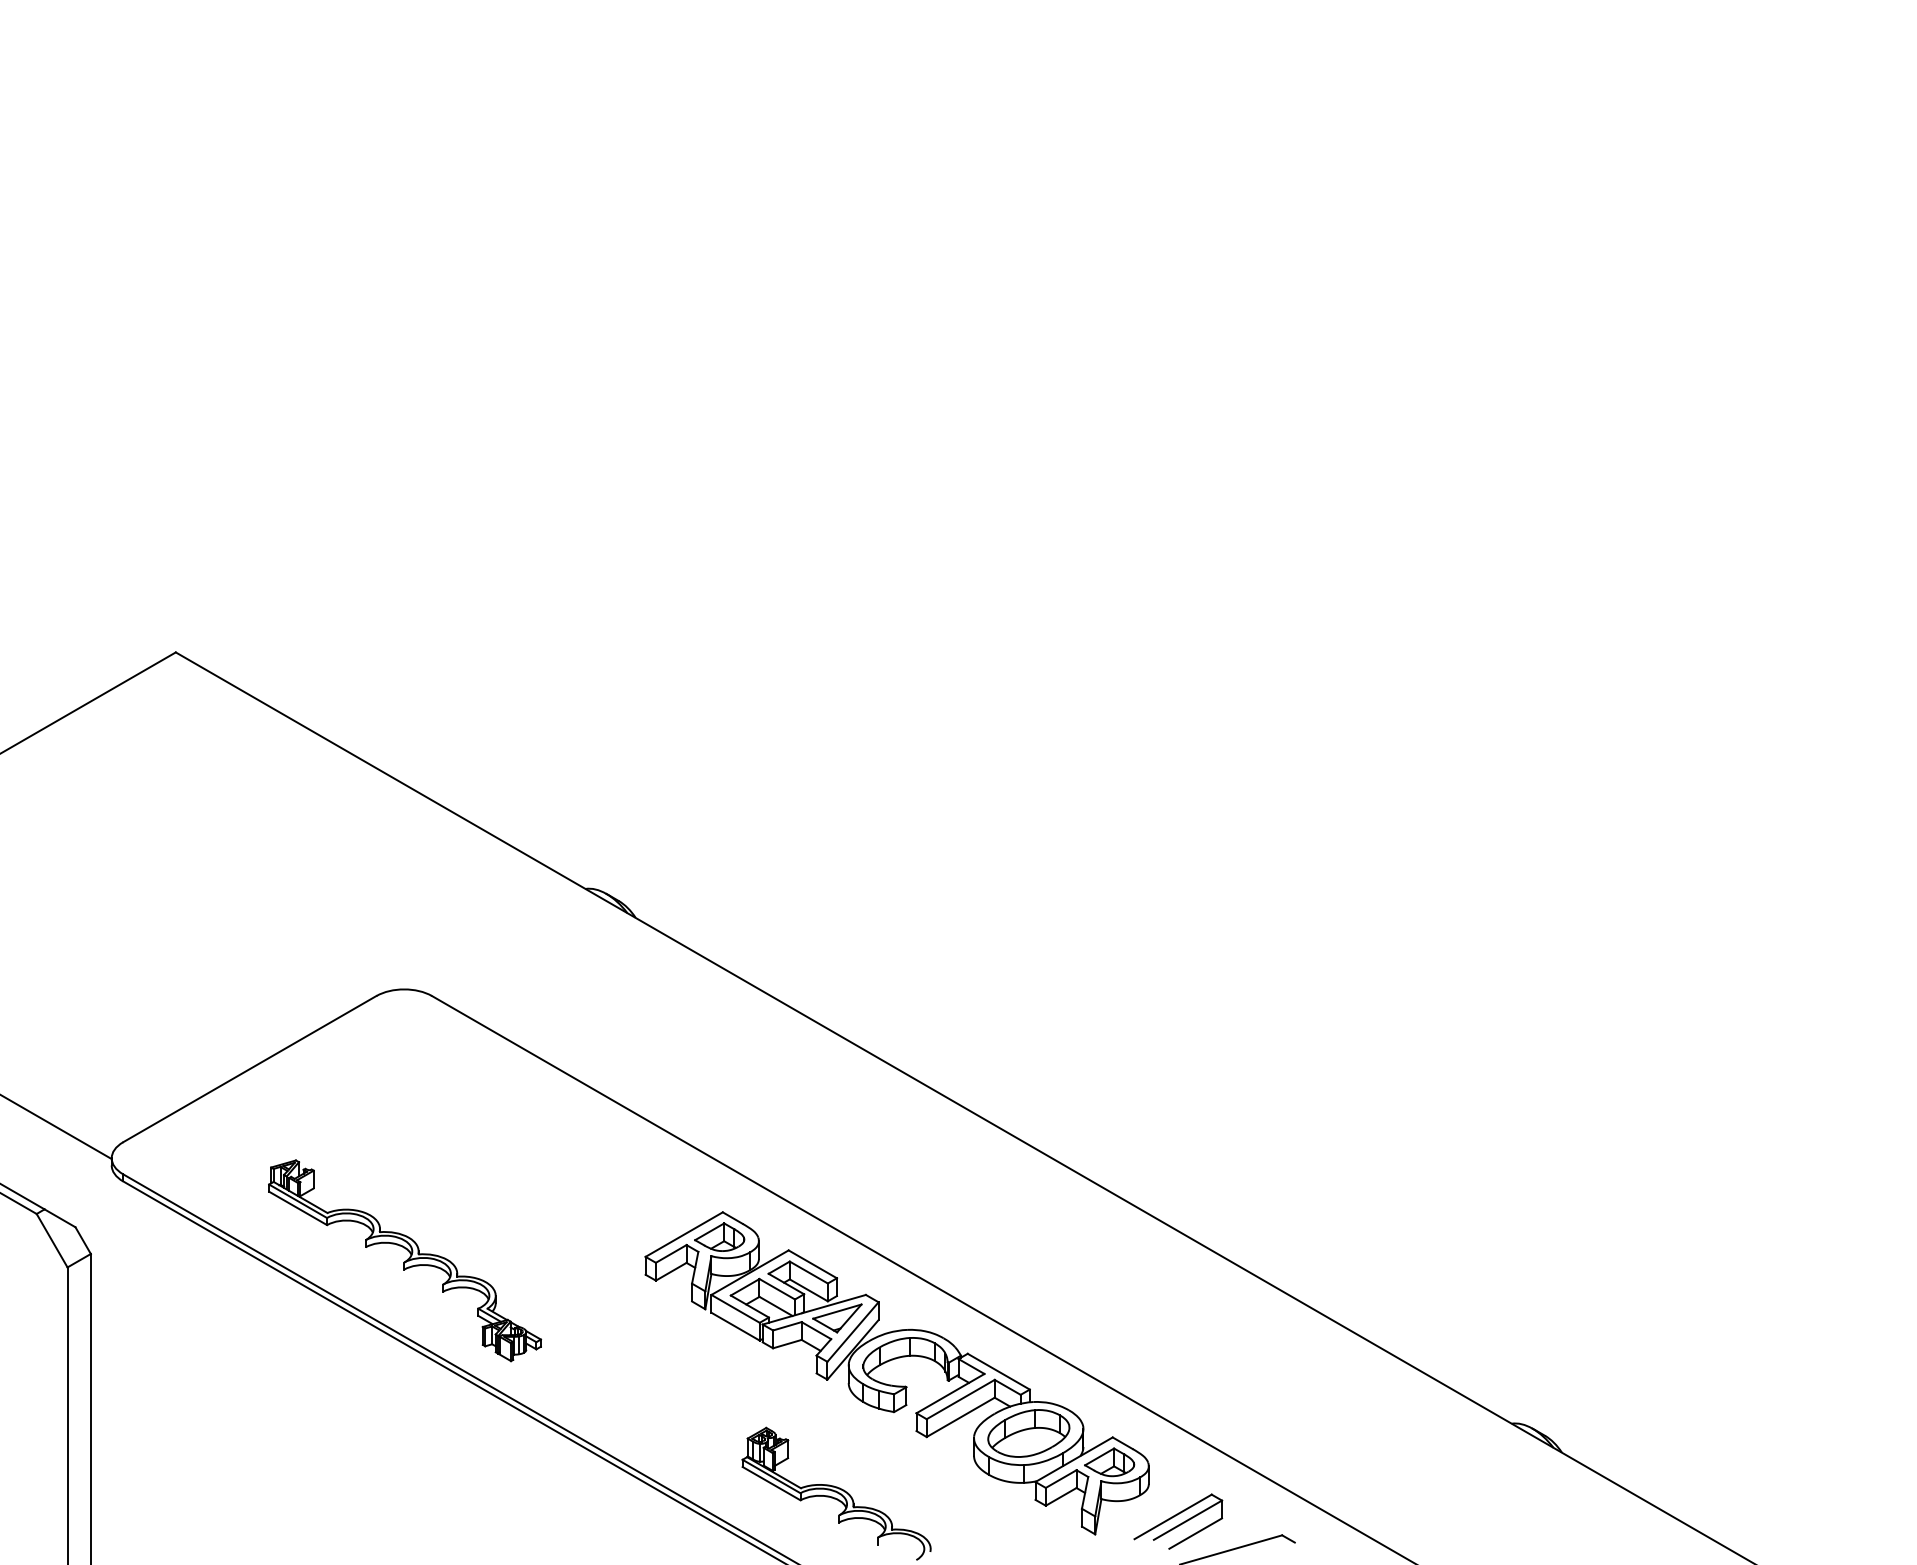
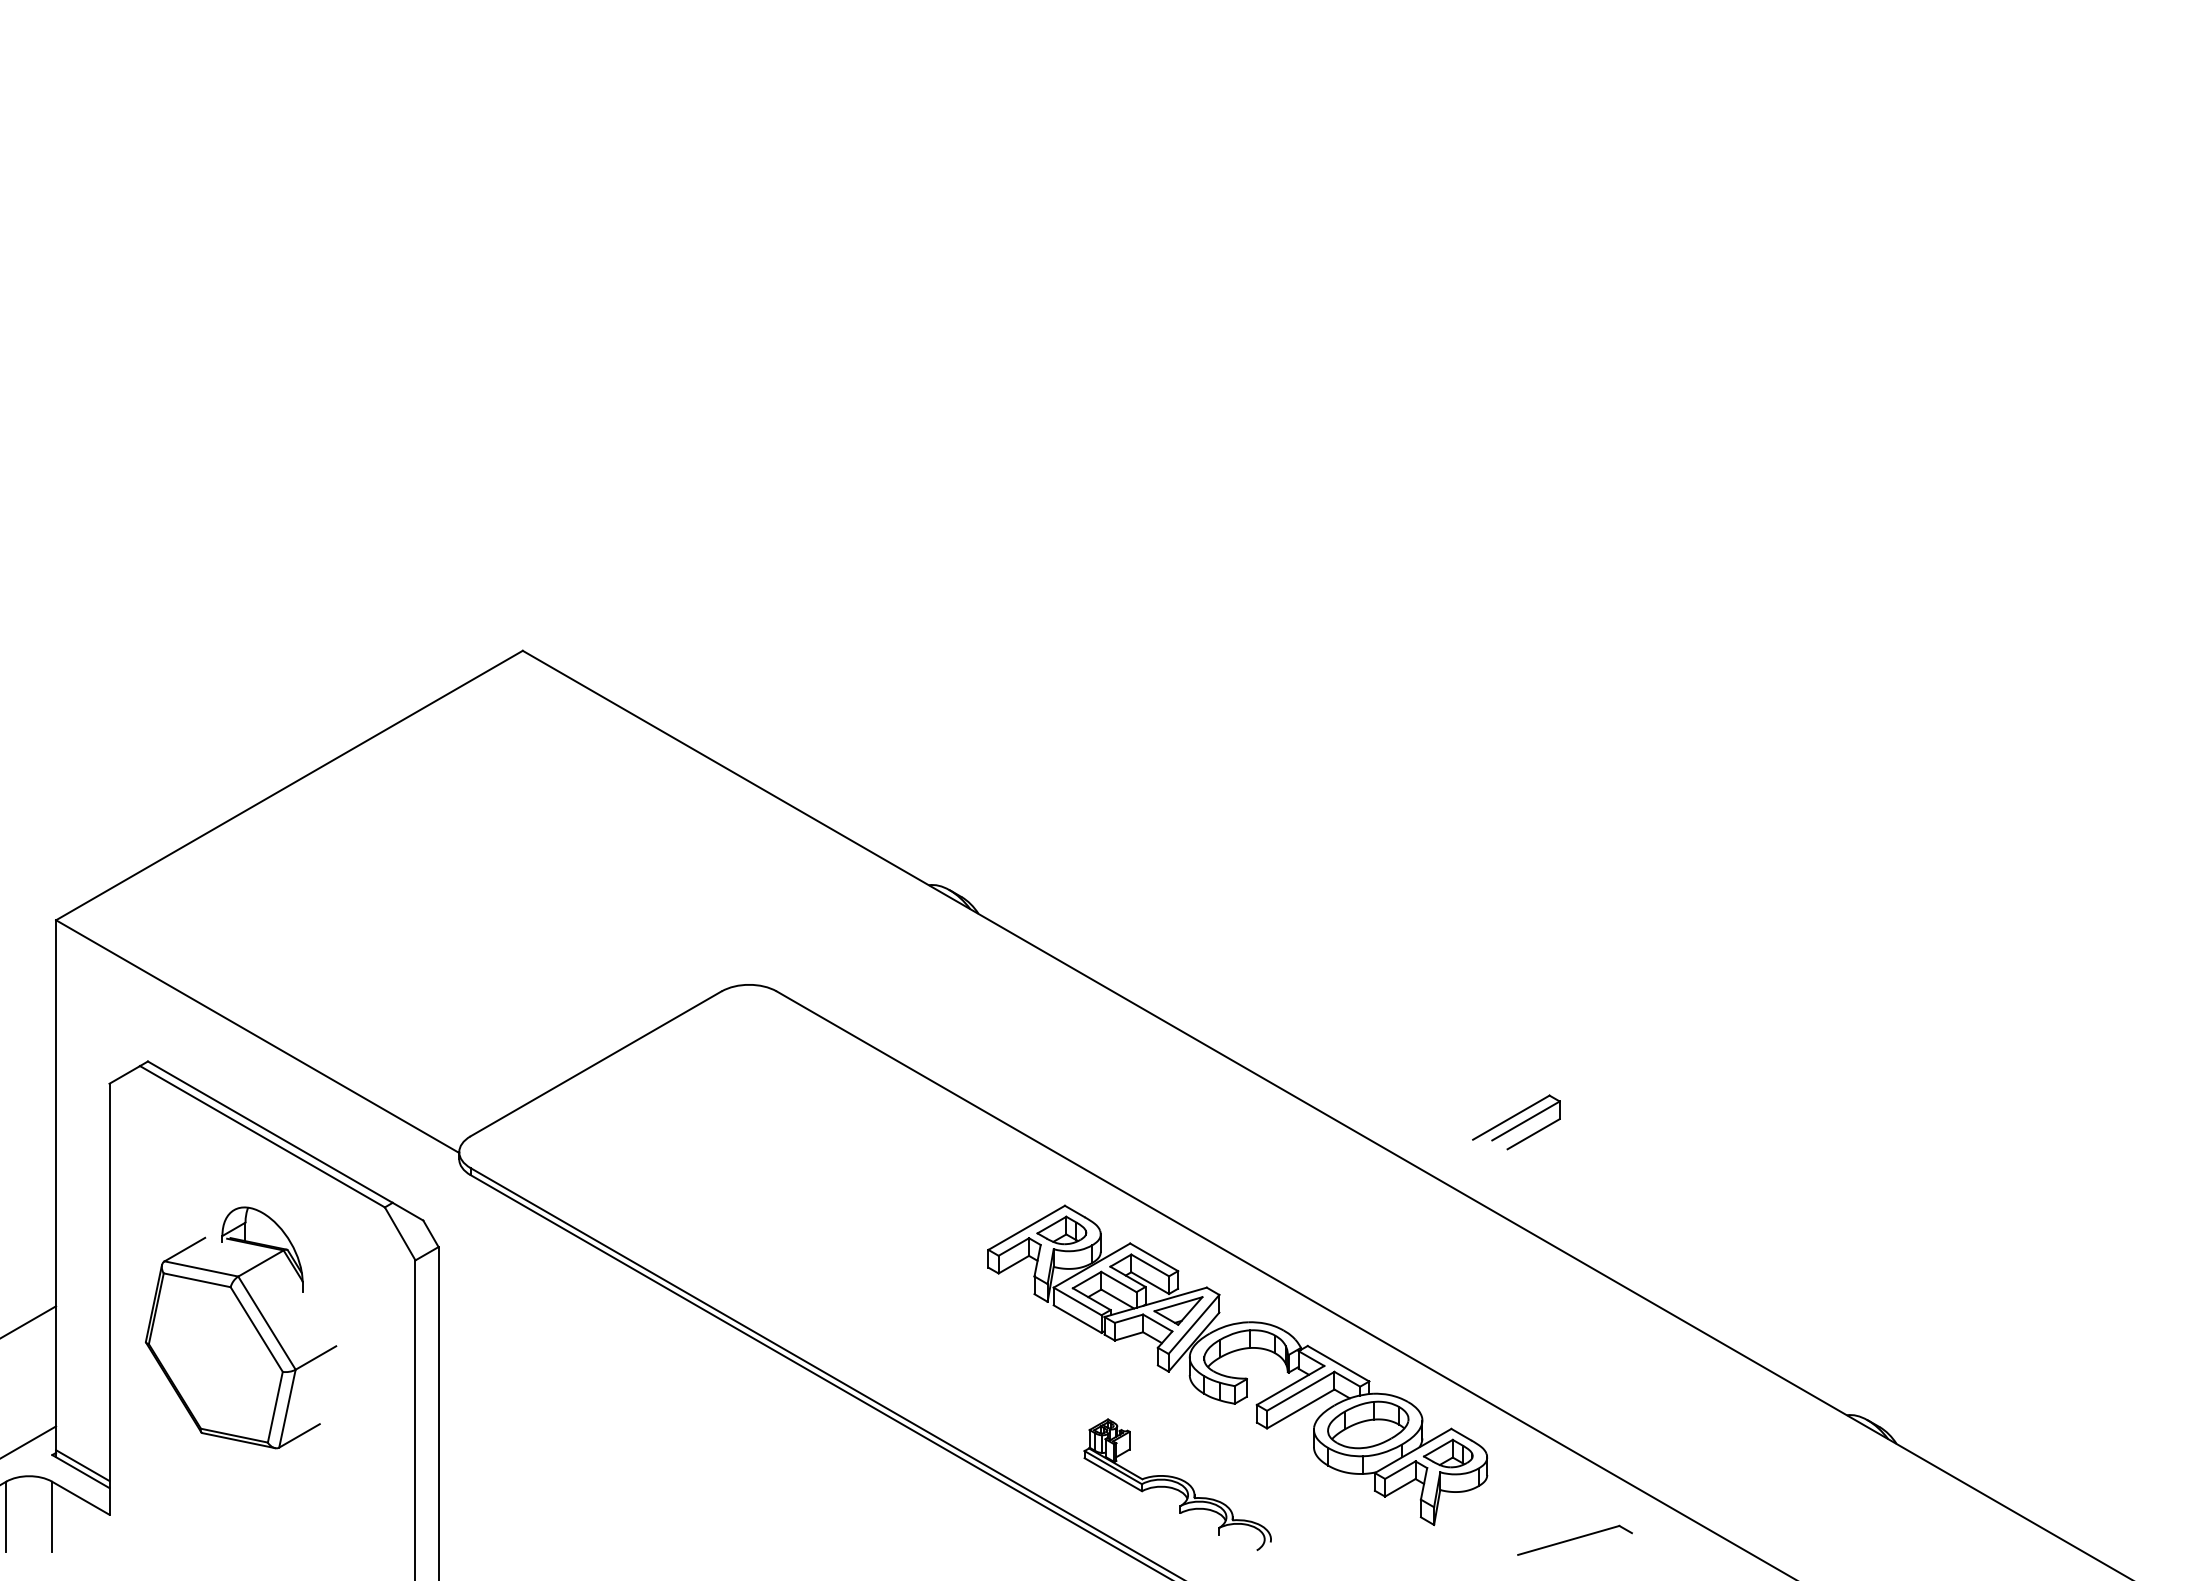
part: (404, 1260) -> (749, 1253), removed
part: (1178, 1521) -> (1516, 1122), moved

